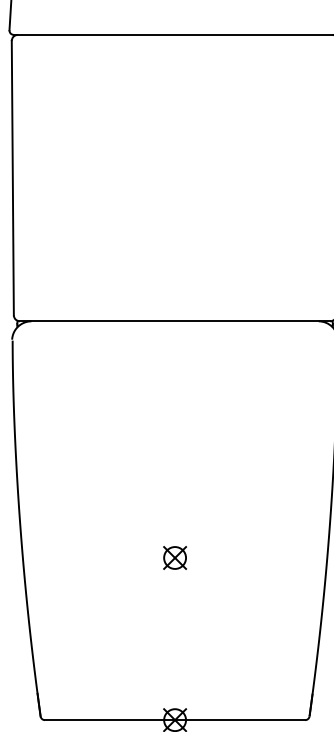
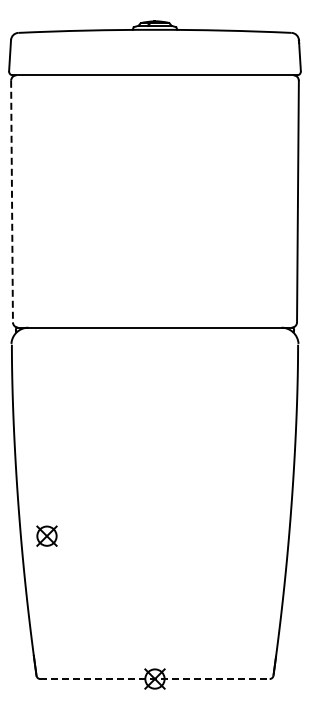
line: (13, 178) -> (12, 201), solid -> dashed
part: (174, 557) -> (46, 535), moved
line: (174, 720) -> (154, 679), solid -> dashed

